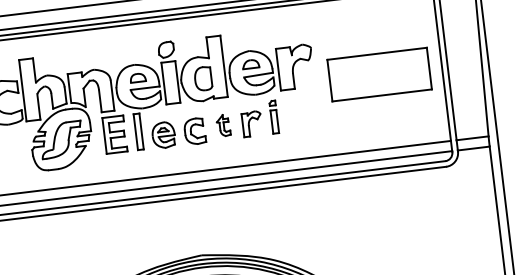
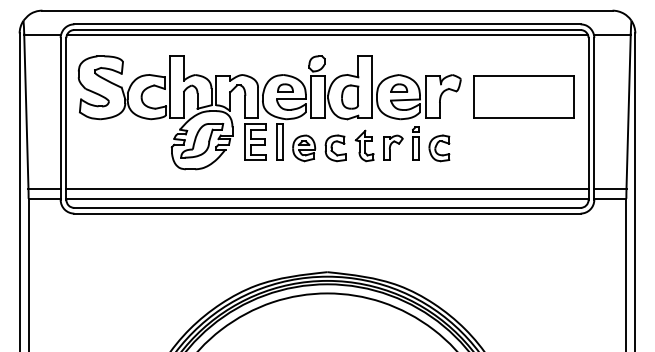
part: (379, 74) -> (523, 96), moved
part: (298, 119) -> (439, 148), added
part: (223, 125) -> (364, 145), size x1.43

